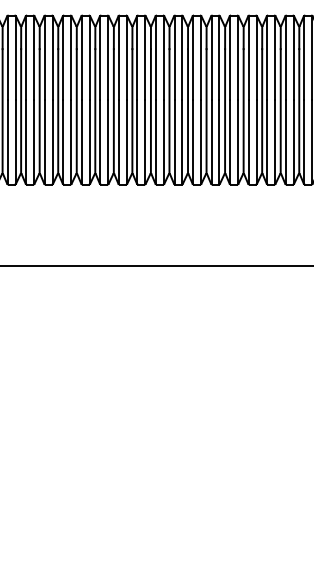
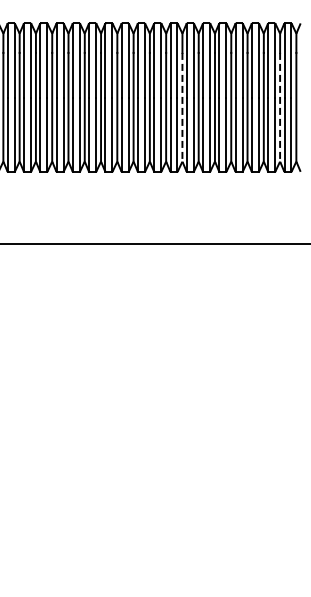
line: (188, 111) -> (182, 107), solid -> dashed
line: (299, 111) -> (280, 107), solid -> dashed

